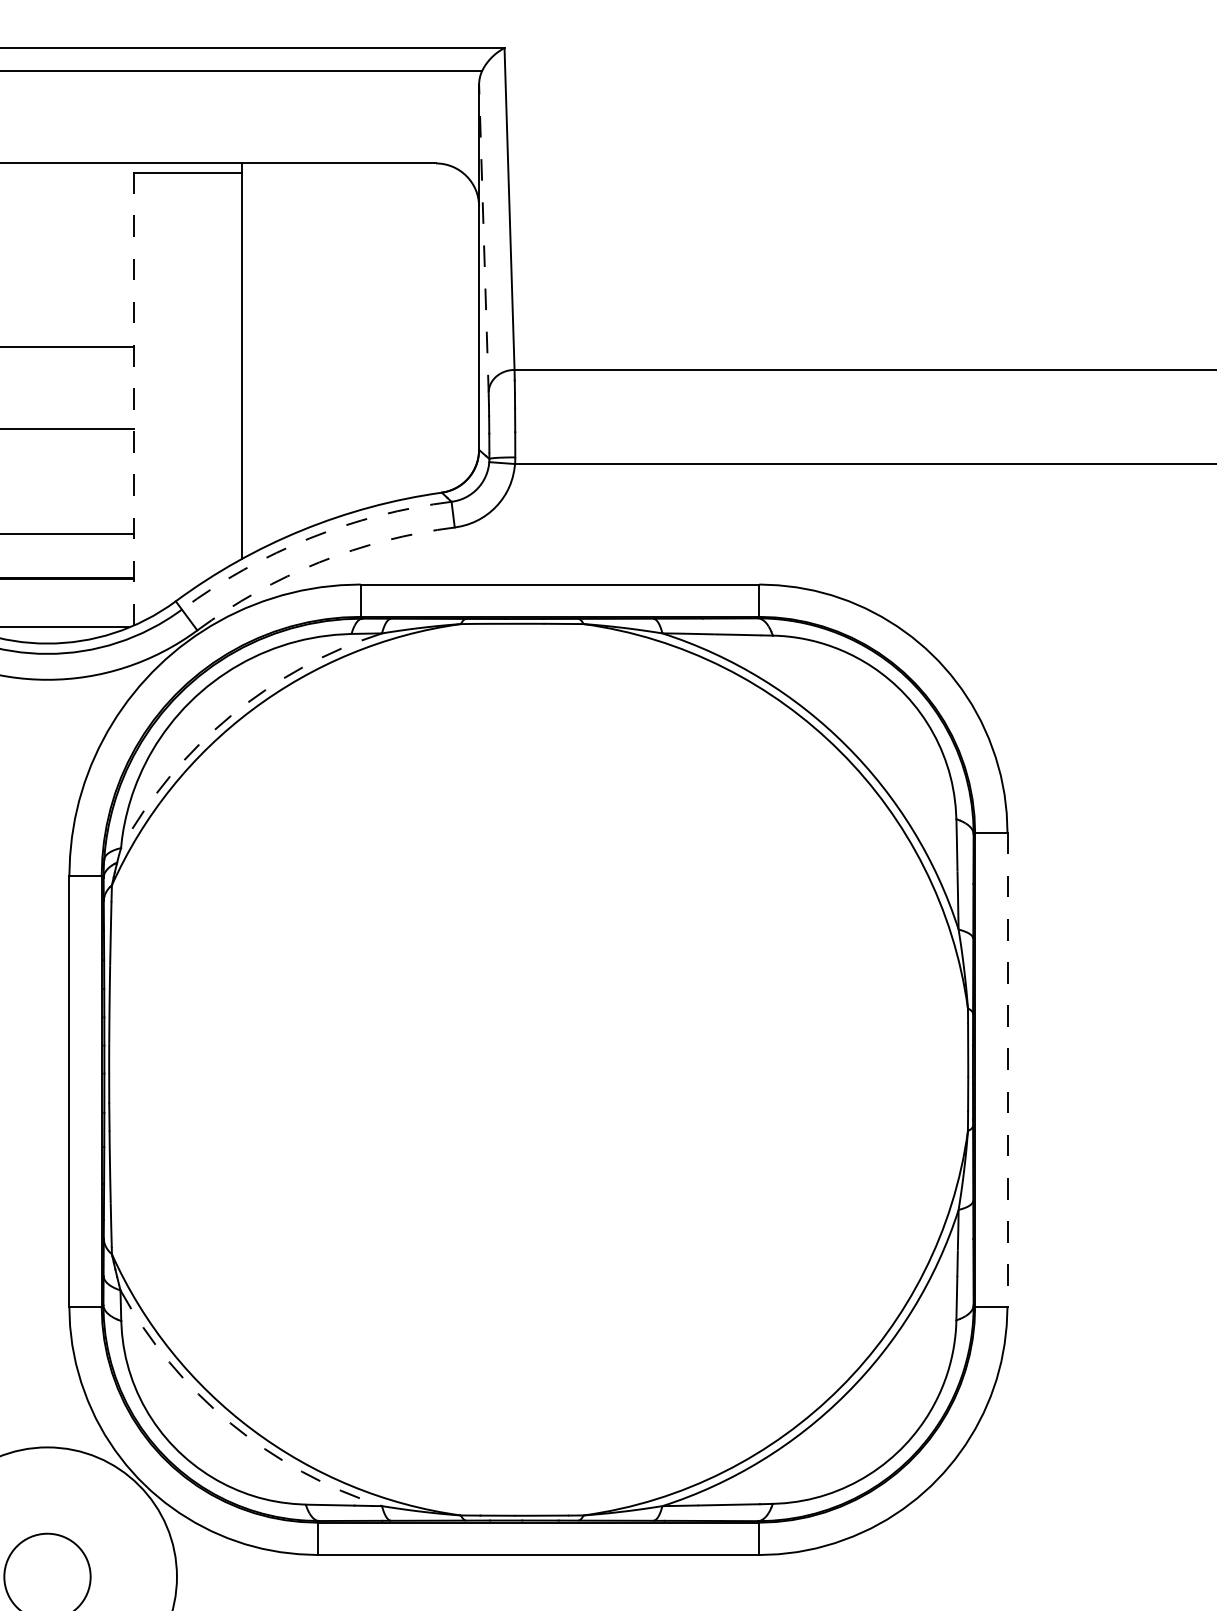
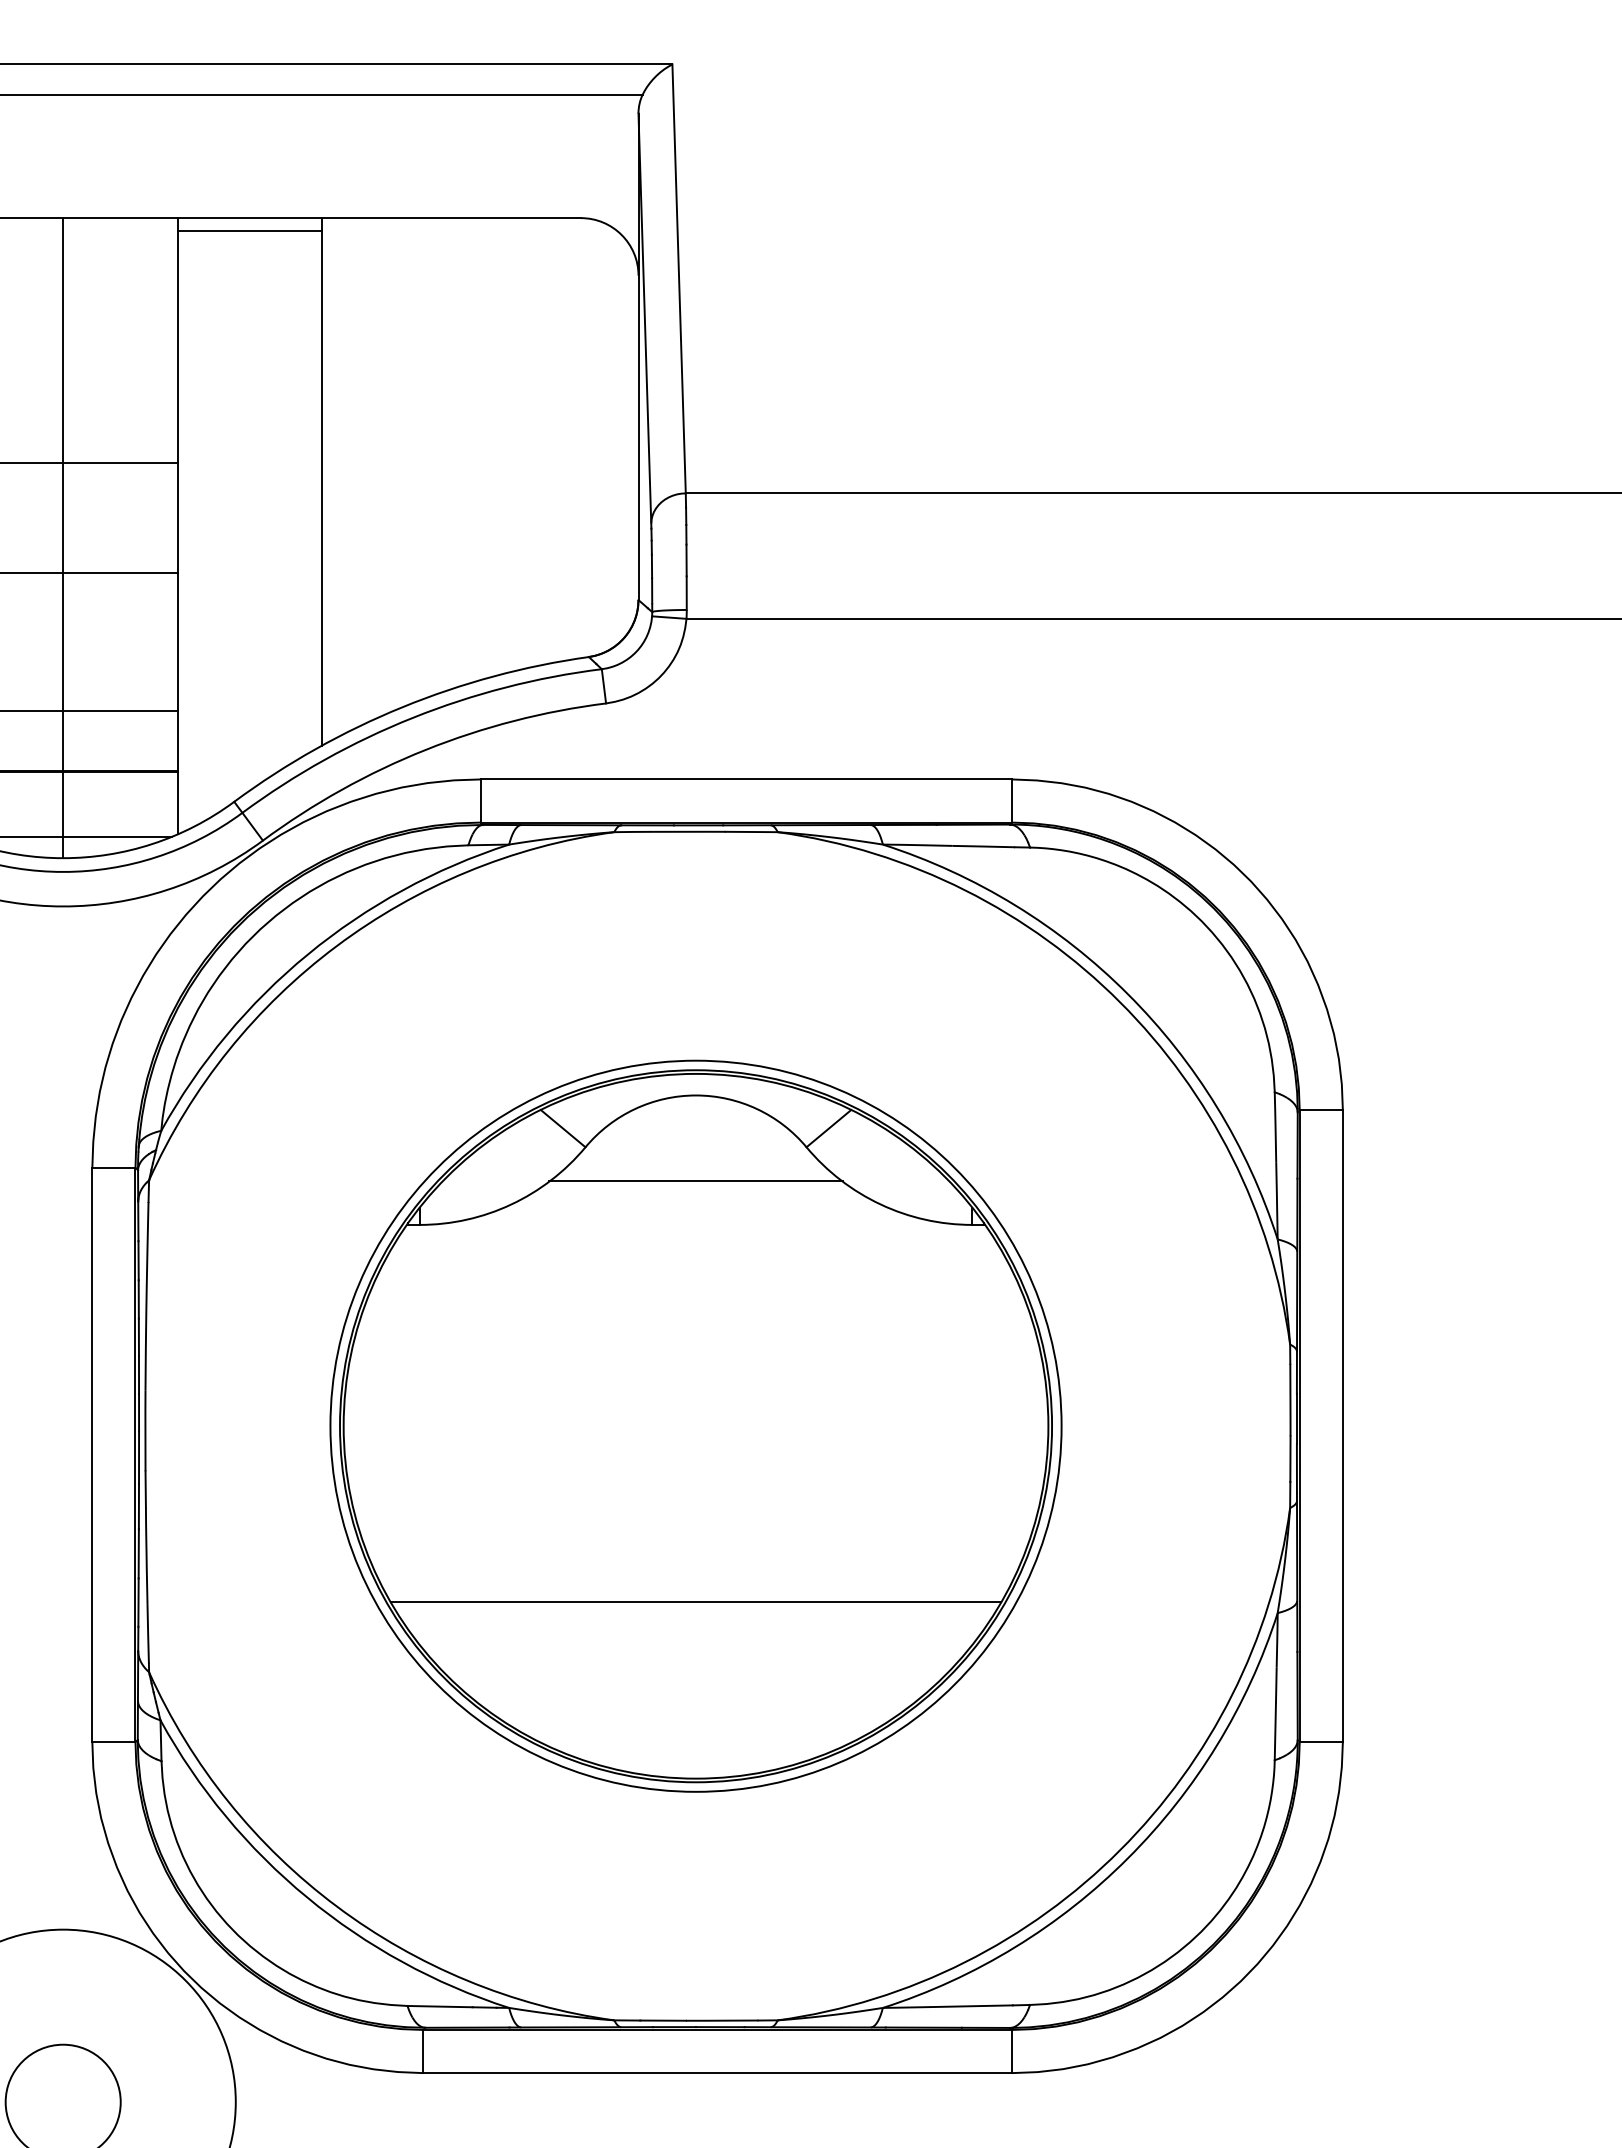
line: (483, 240) -> (644, 321), dashed -> solid
line: (133, 394) -> (178, 526), dashed -> solid
line: (47, 403) -> (63, 538), added
arc: (309, 538) -> (412, 717), dashed -> solid
arc: (319, 562) -> (425, 749), dashed -> solid
arc: (230, 715) -> (307, 954), dashed -> solid
part: (521, 1069) -> (695, 1425), added
line: (1007, 1069) -> (1342, 1426), dashed -> solid
arc: (230, 1423) -> (307, 1897), dashed -> solid

